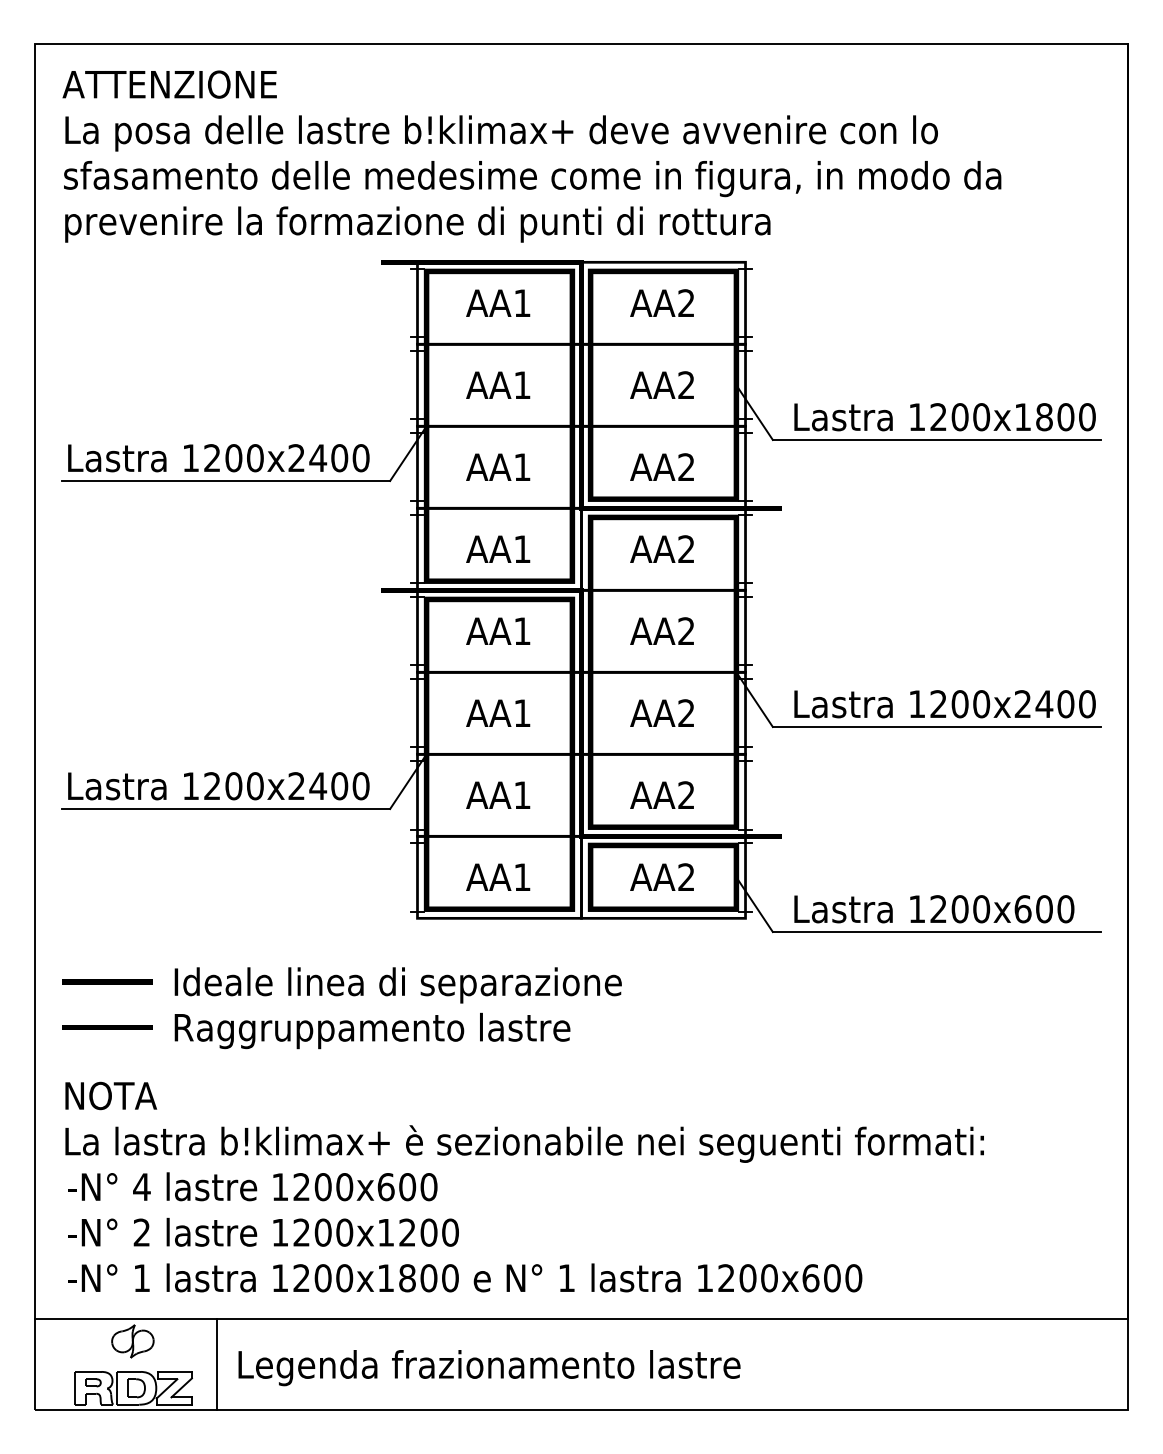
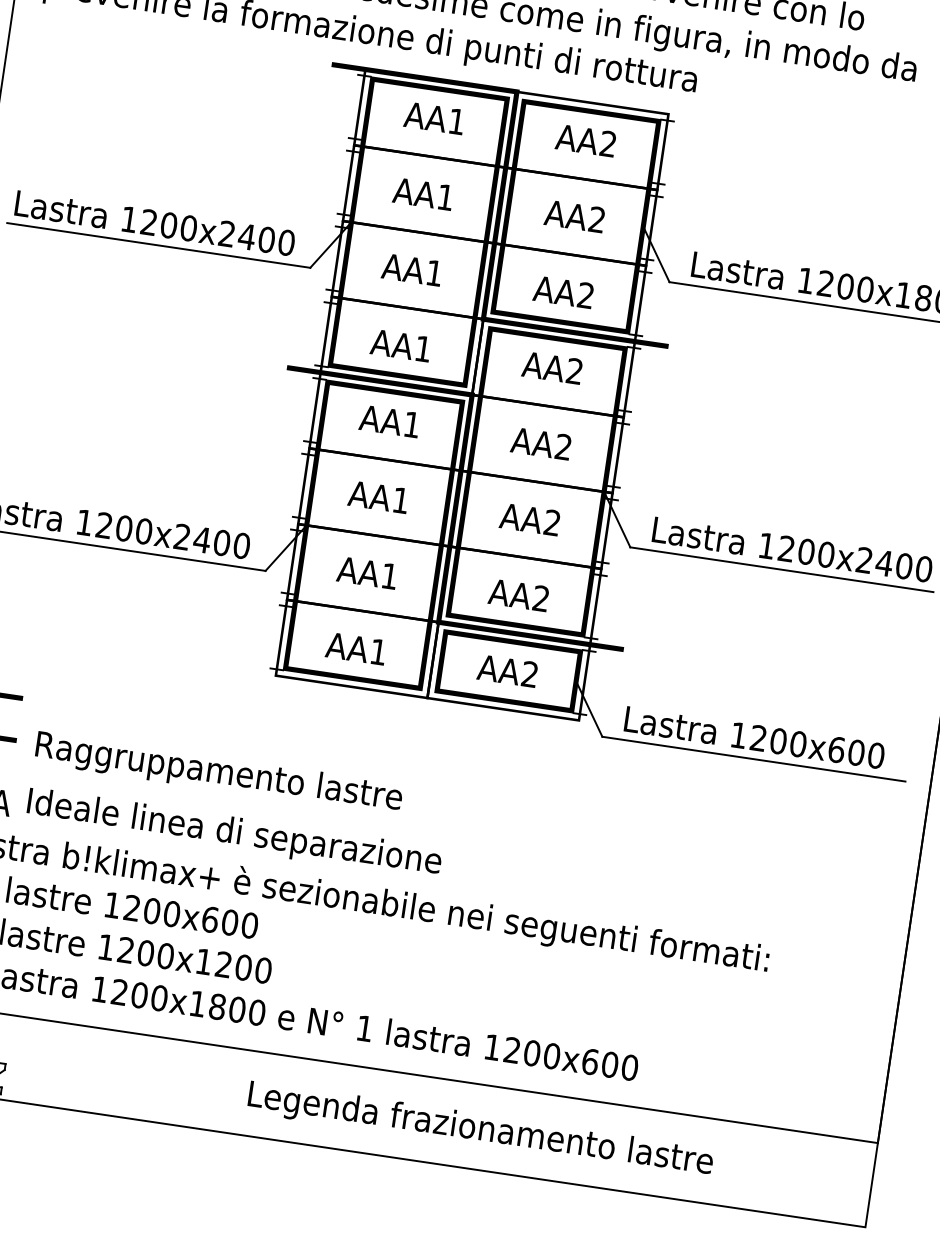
text: (397, 985) -> (233, 833), moved
line: (217, 1364) -> (30, 1060), removed
text: (489, 1368) -> (480, 1130), moved

